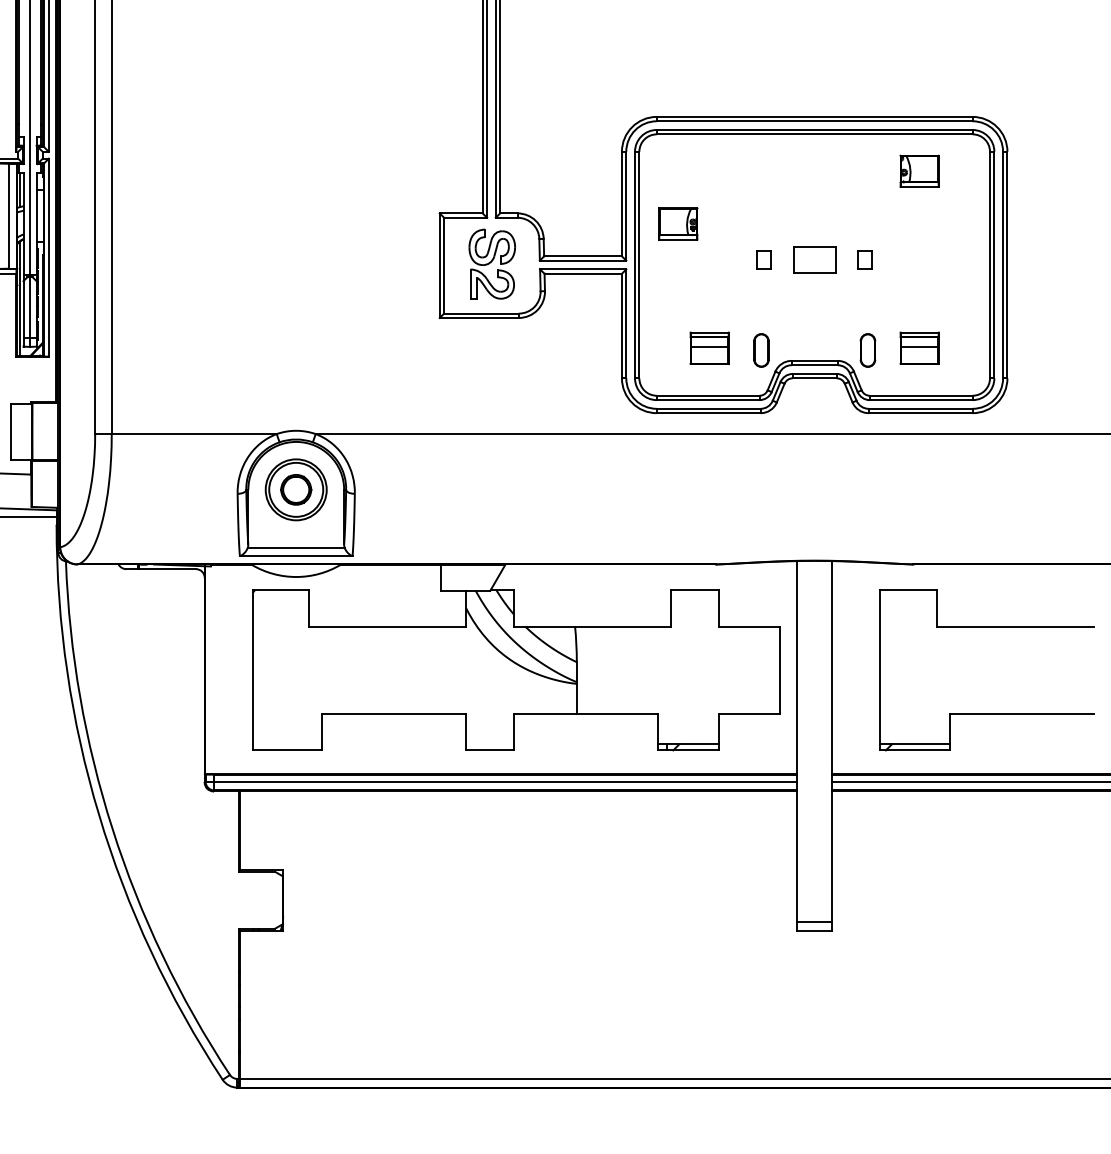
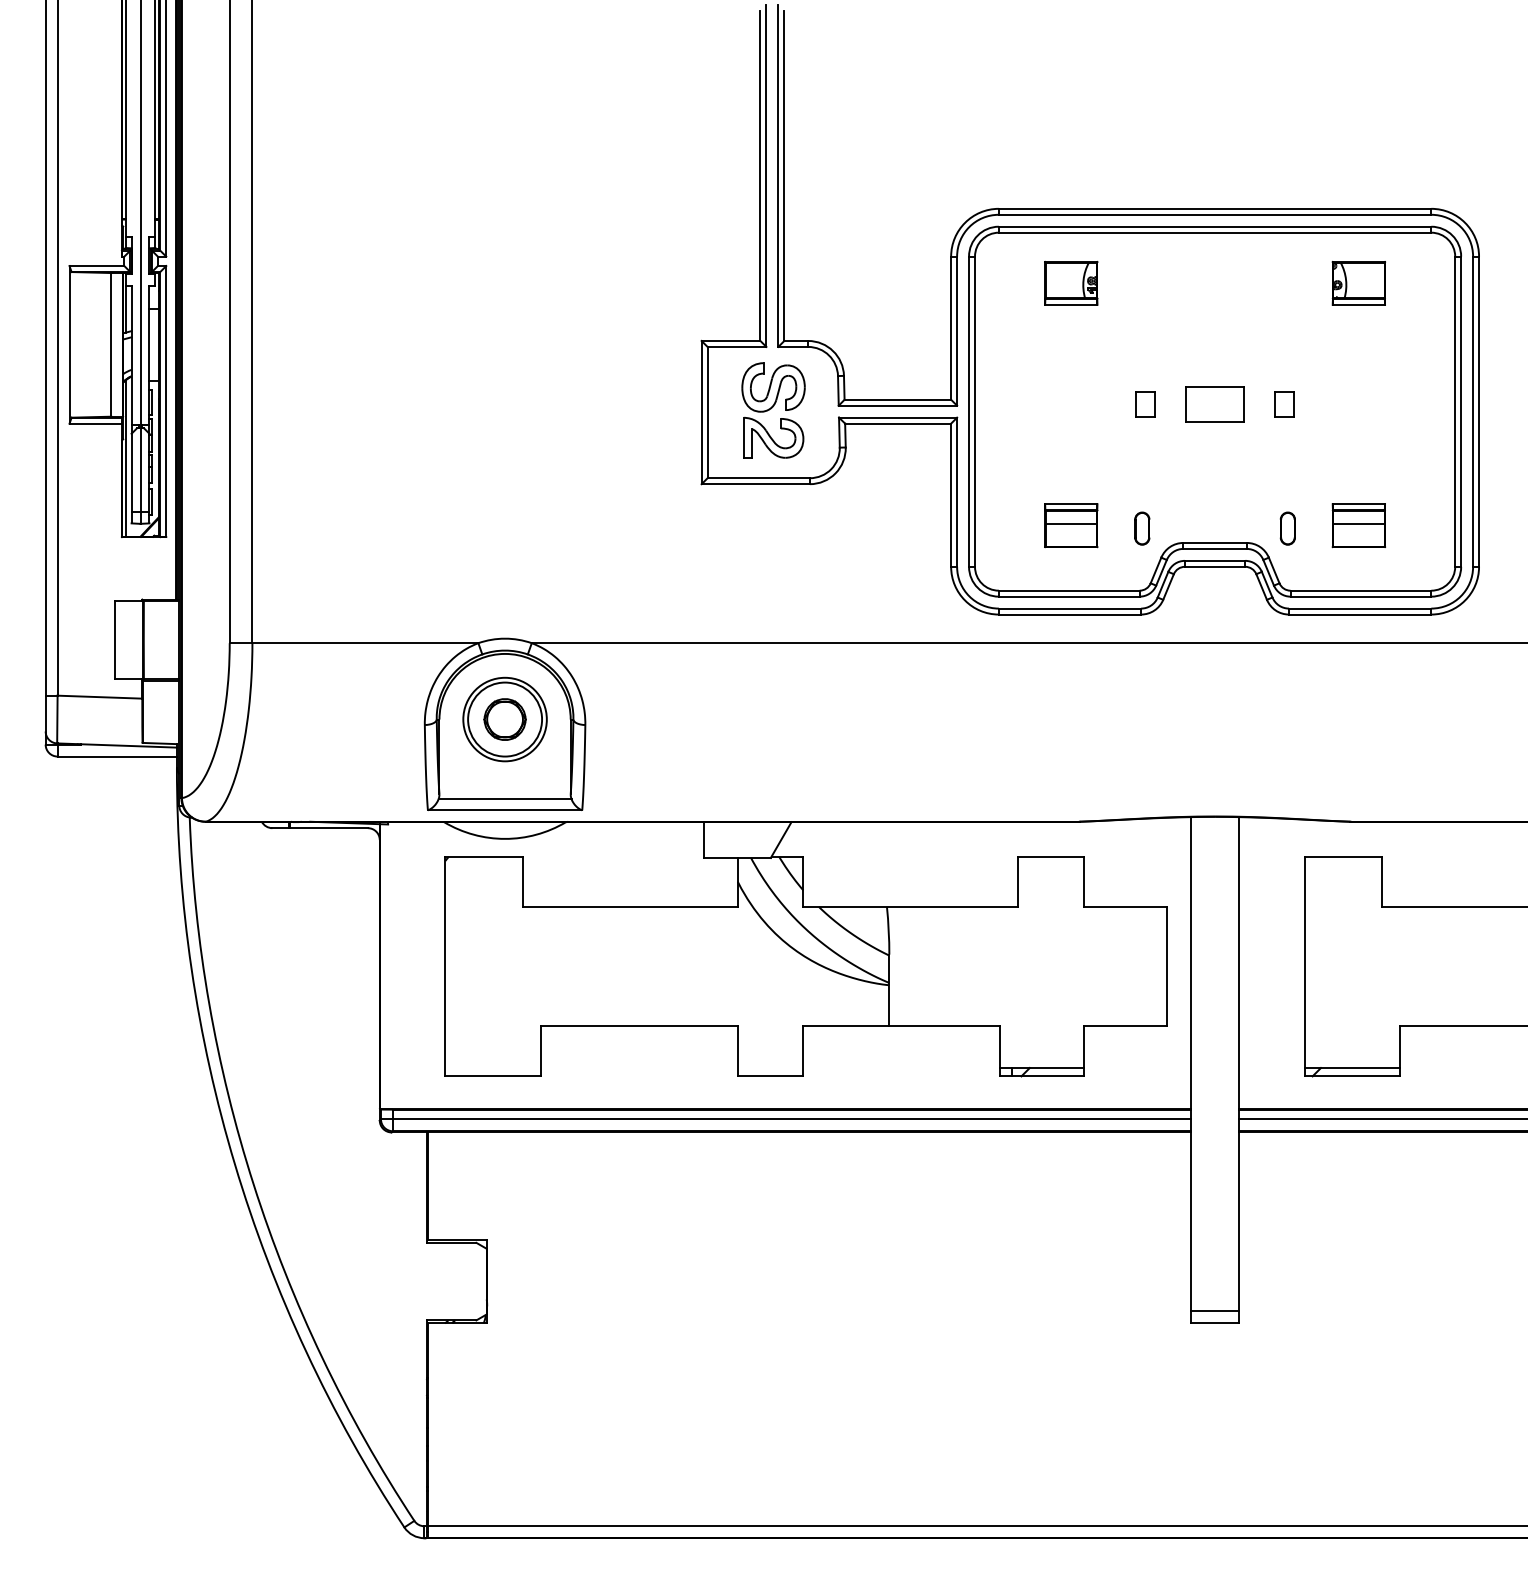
part: (678, 224) -> (1071, 283), moved
part: (761, 350) -> (1142, 528), size x0.71
part: (867, 350) -> (1287, 528), size x0.71

